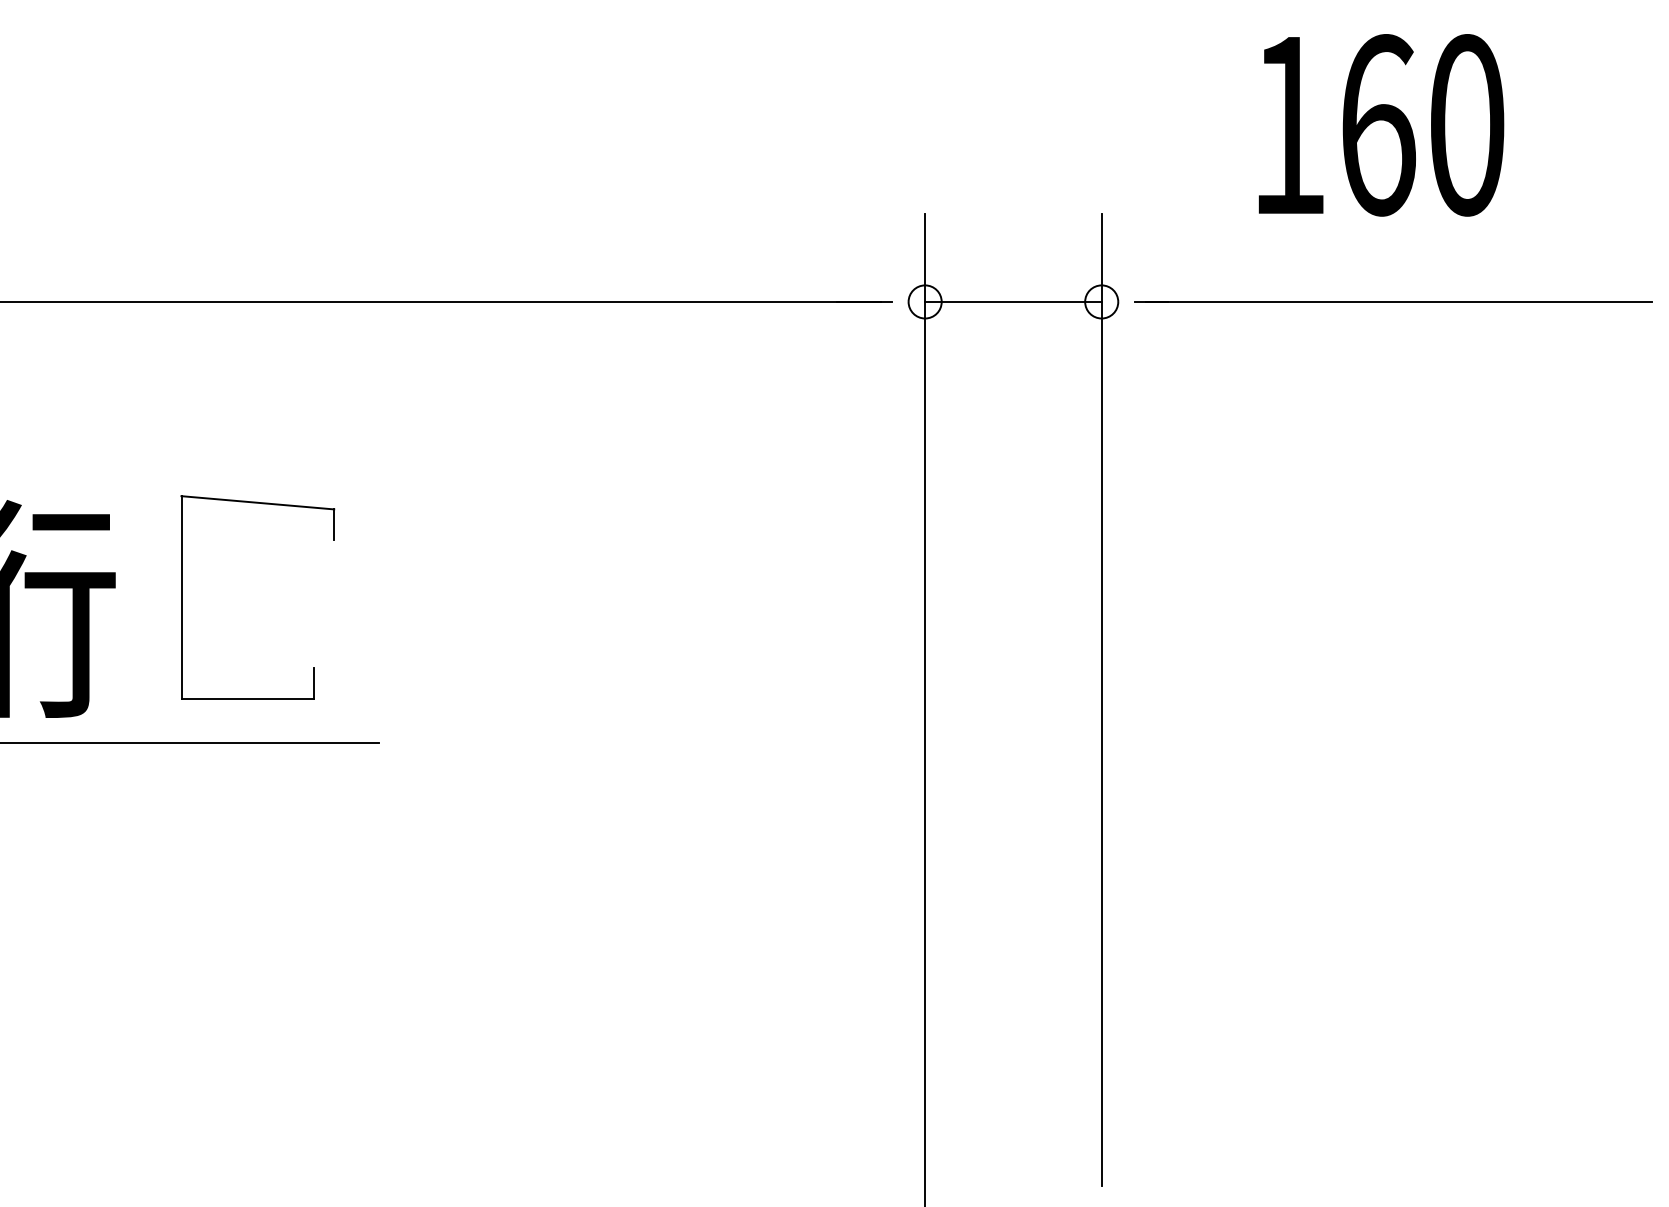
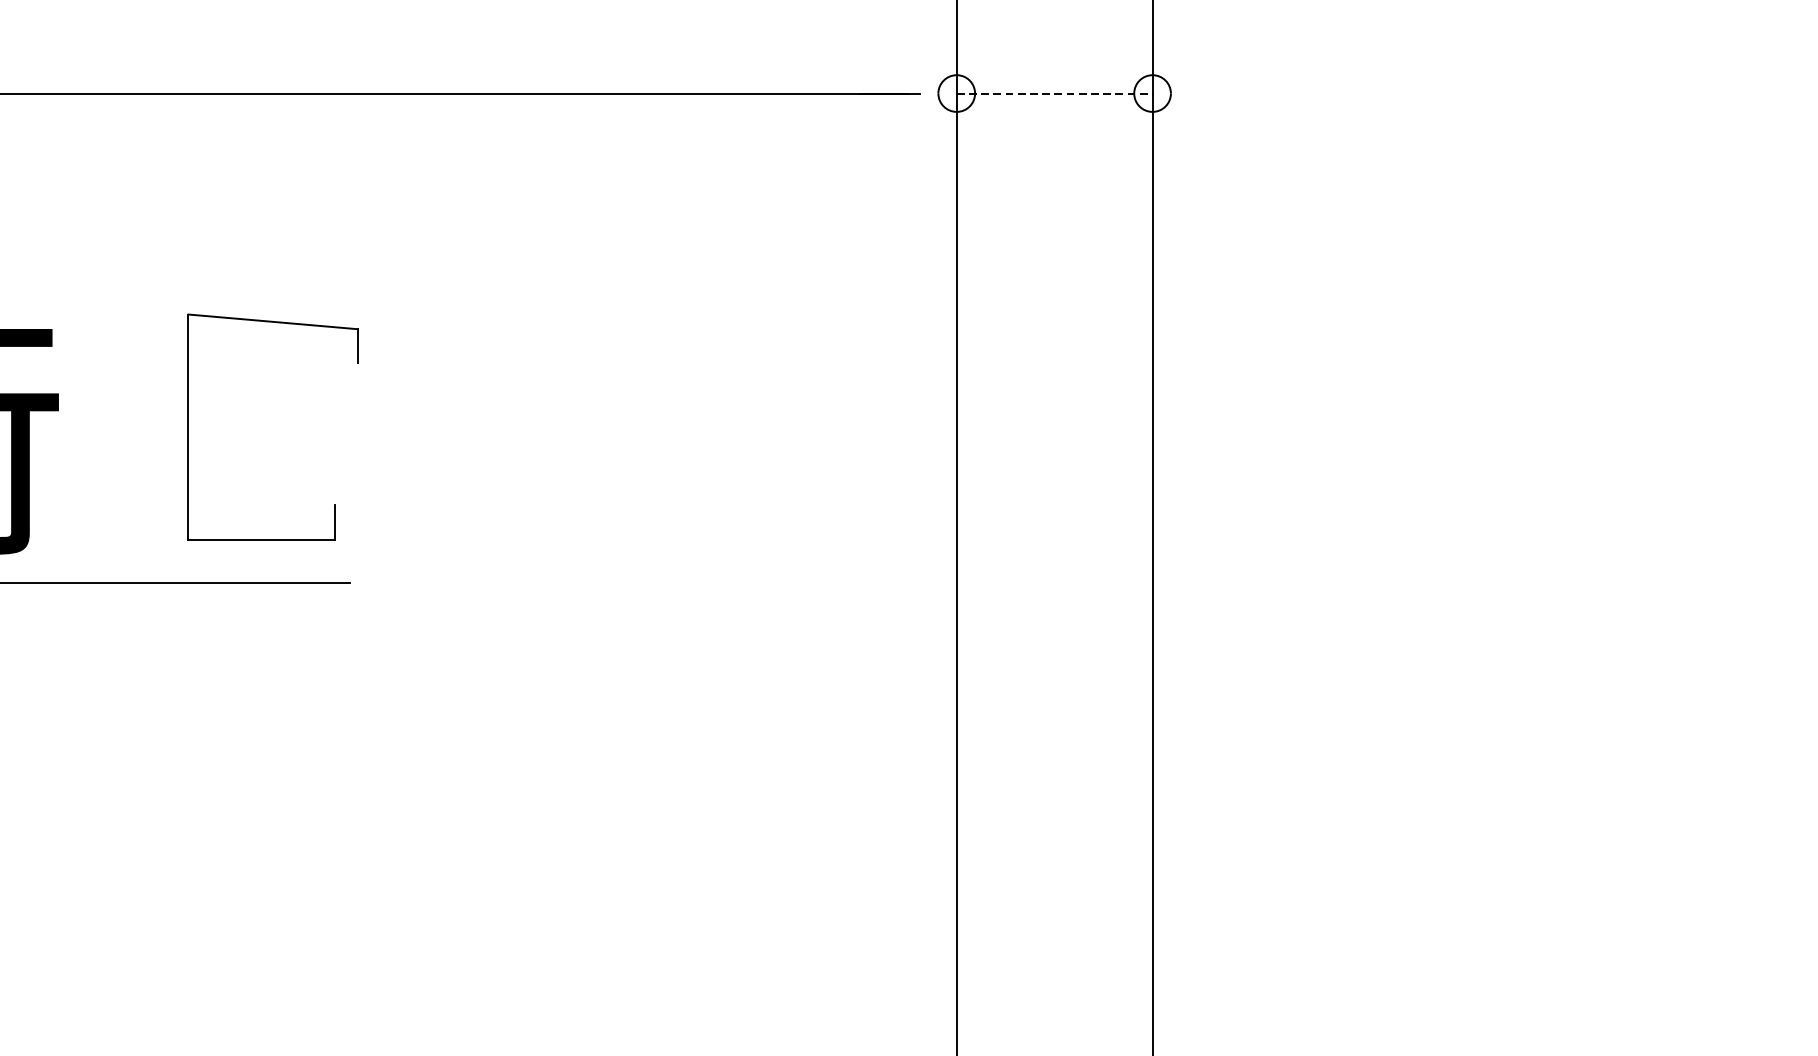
line: (1013, 301) -> (1054, 93), solid -> dashed
line: (1393, 301) -> (1476, 93), removed
part: (182, 597) -> (189, 426), moved

